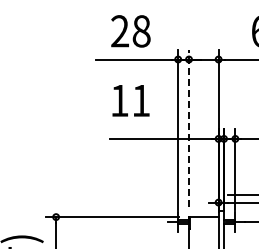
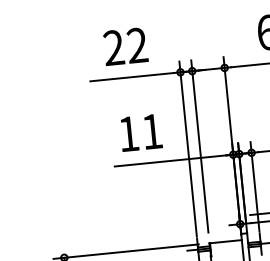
text: (141, 31) -> (137, 45), 28 -> 22
text: (130, 100) -> (140, 132), moved
line: (189, 128) -> (200, 146), dashed -> solid

